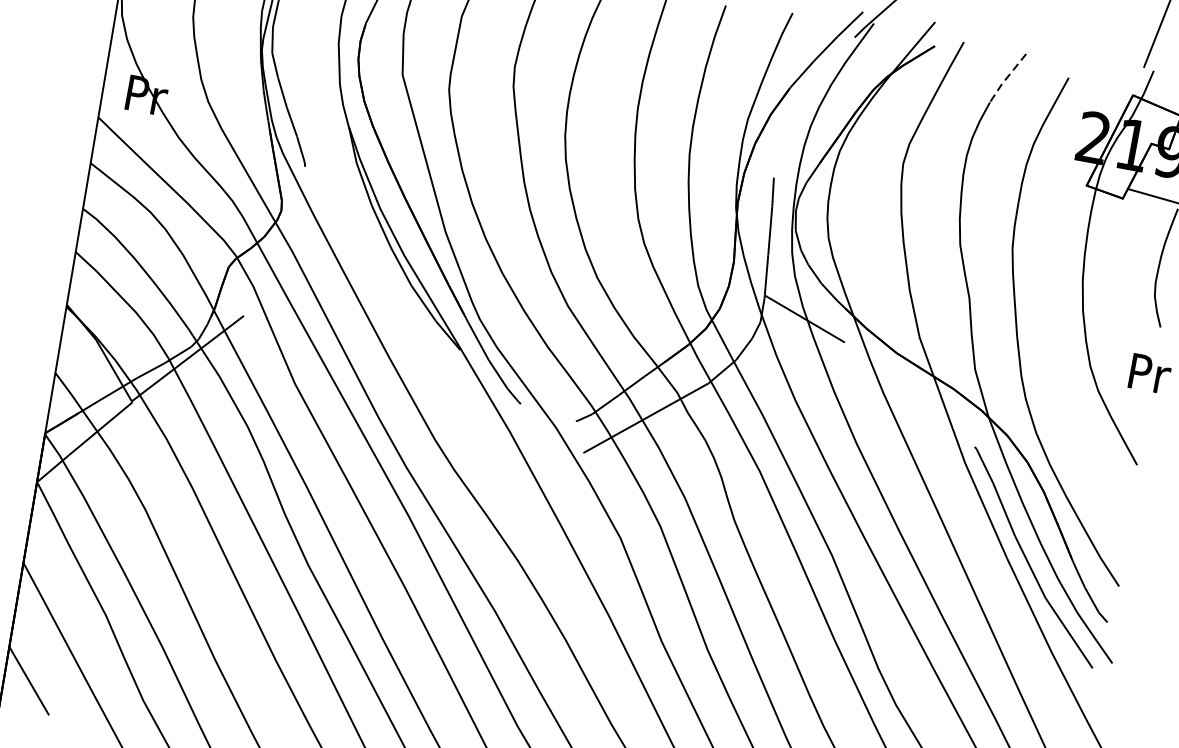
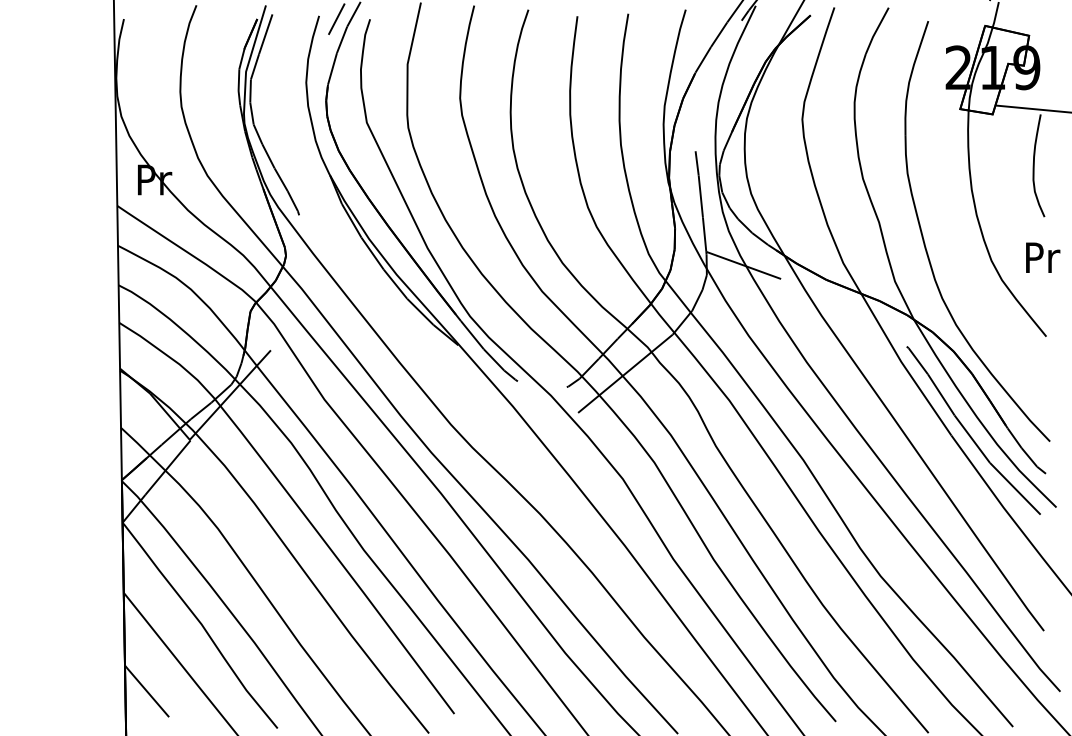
line: (1007, 77) -> (876, 30), dashed -> solid

